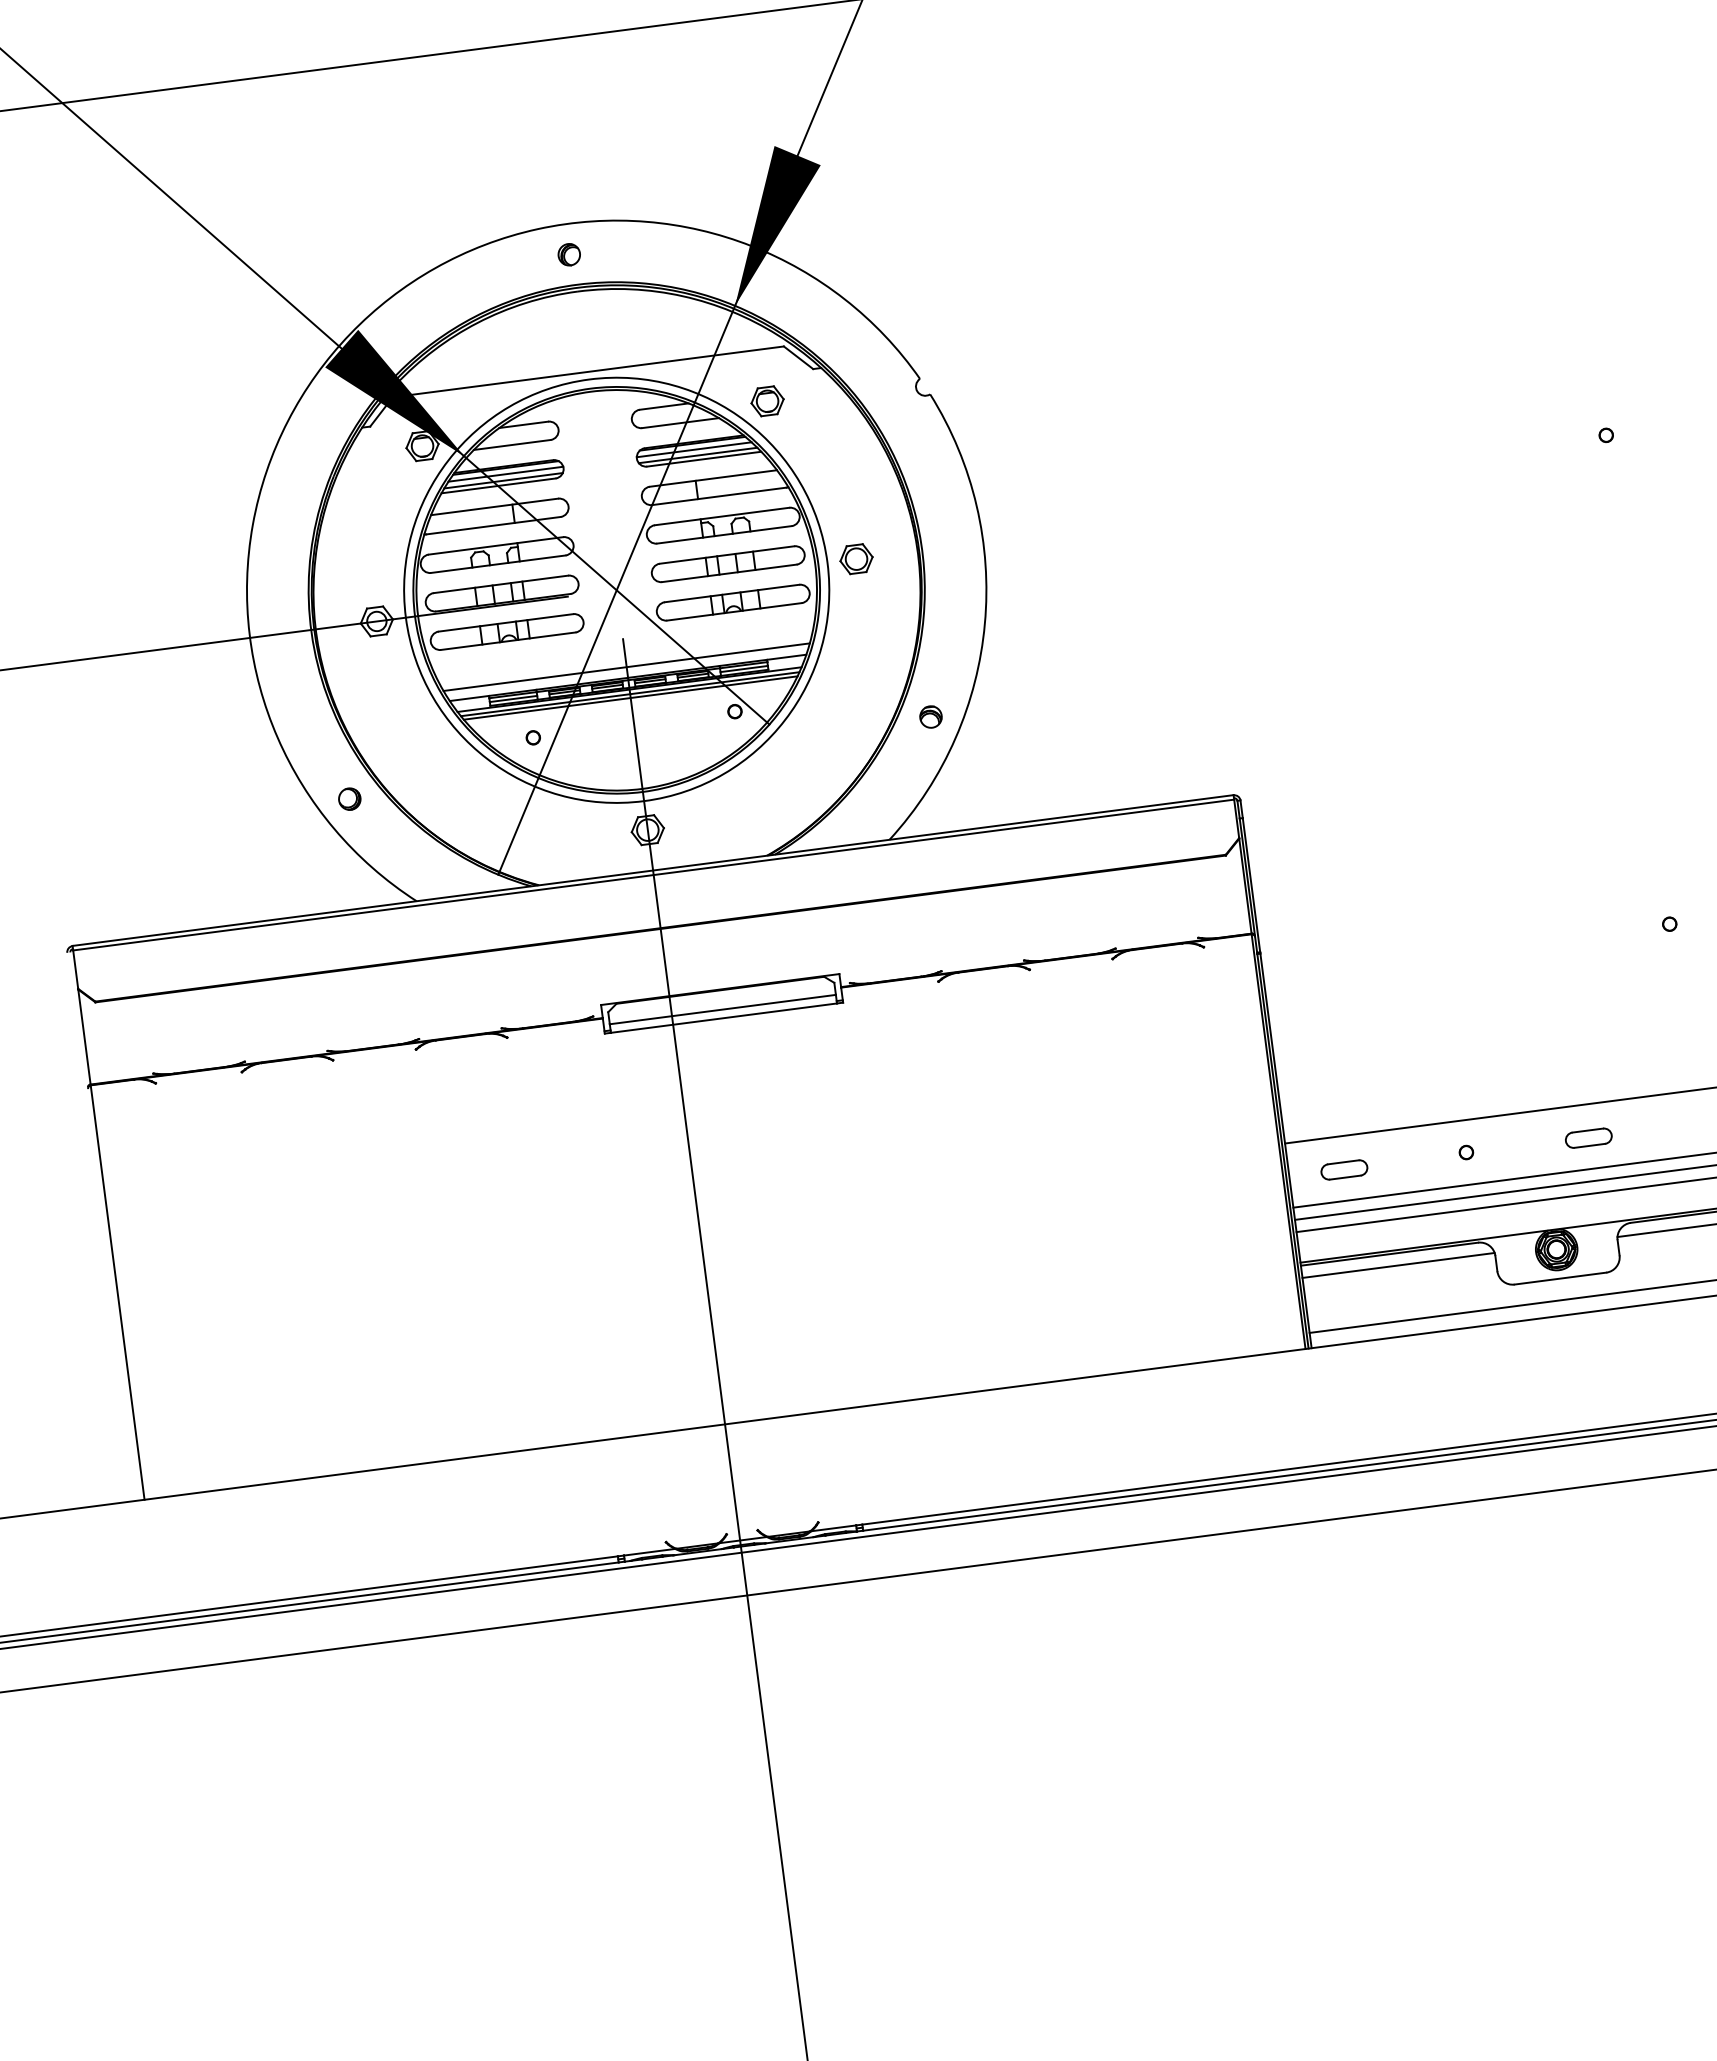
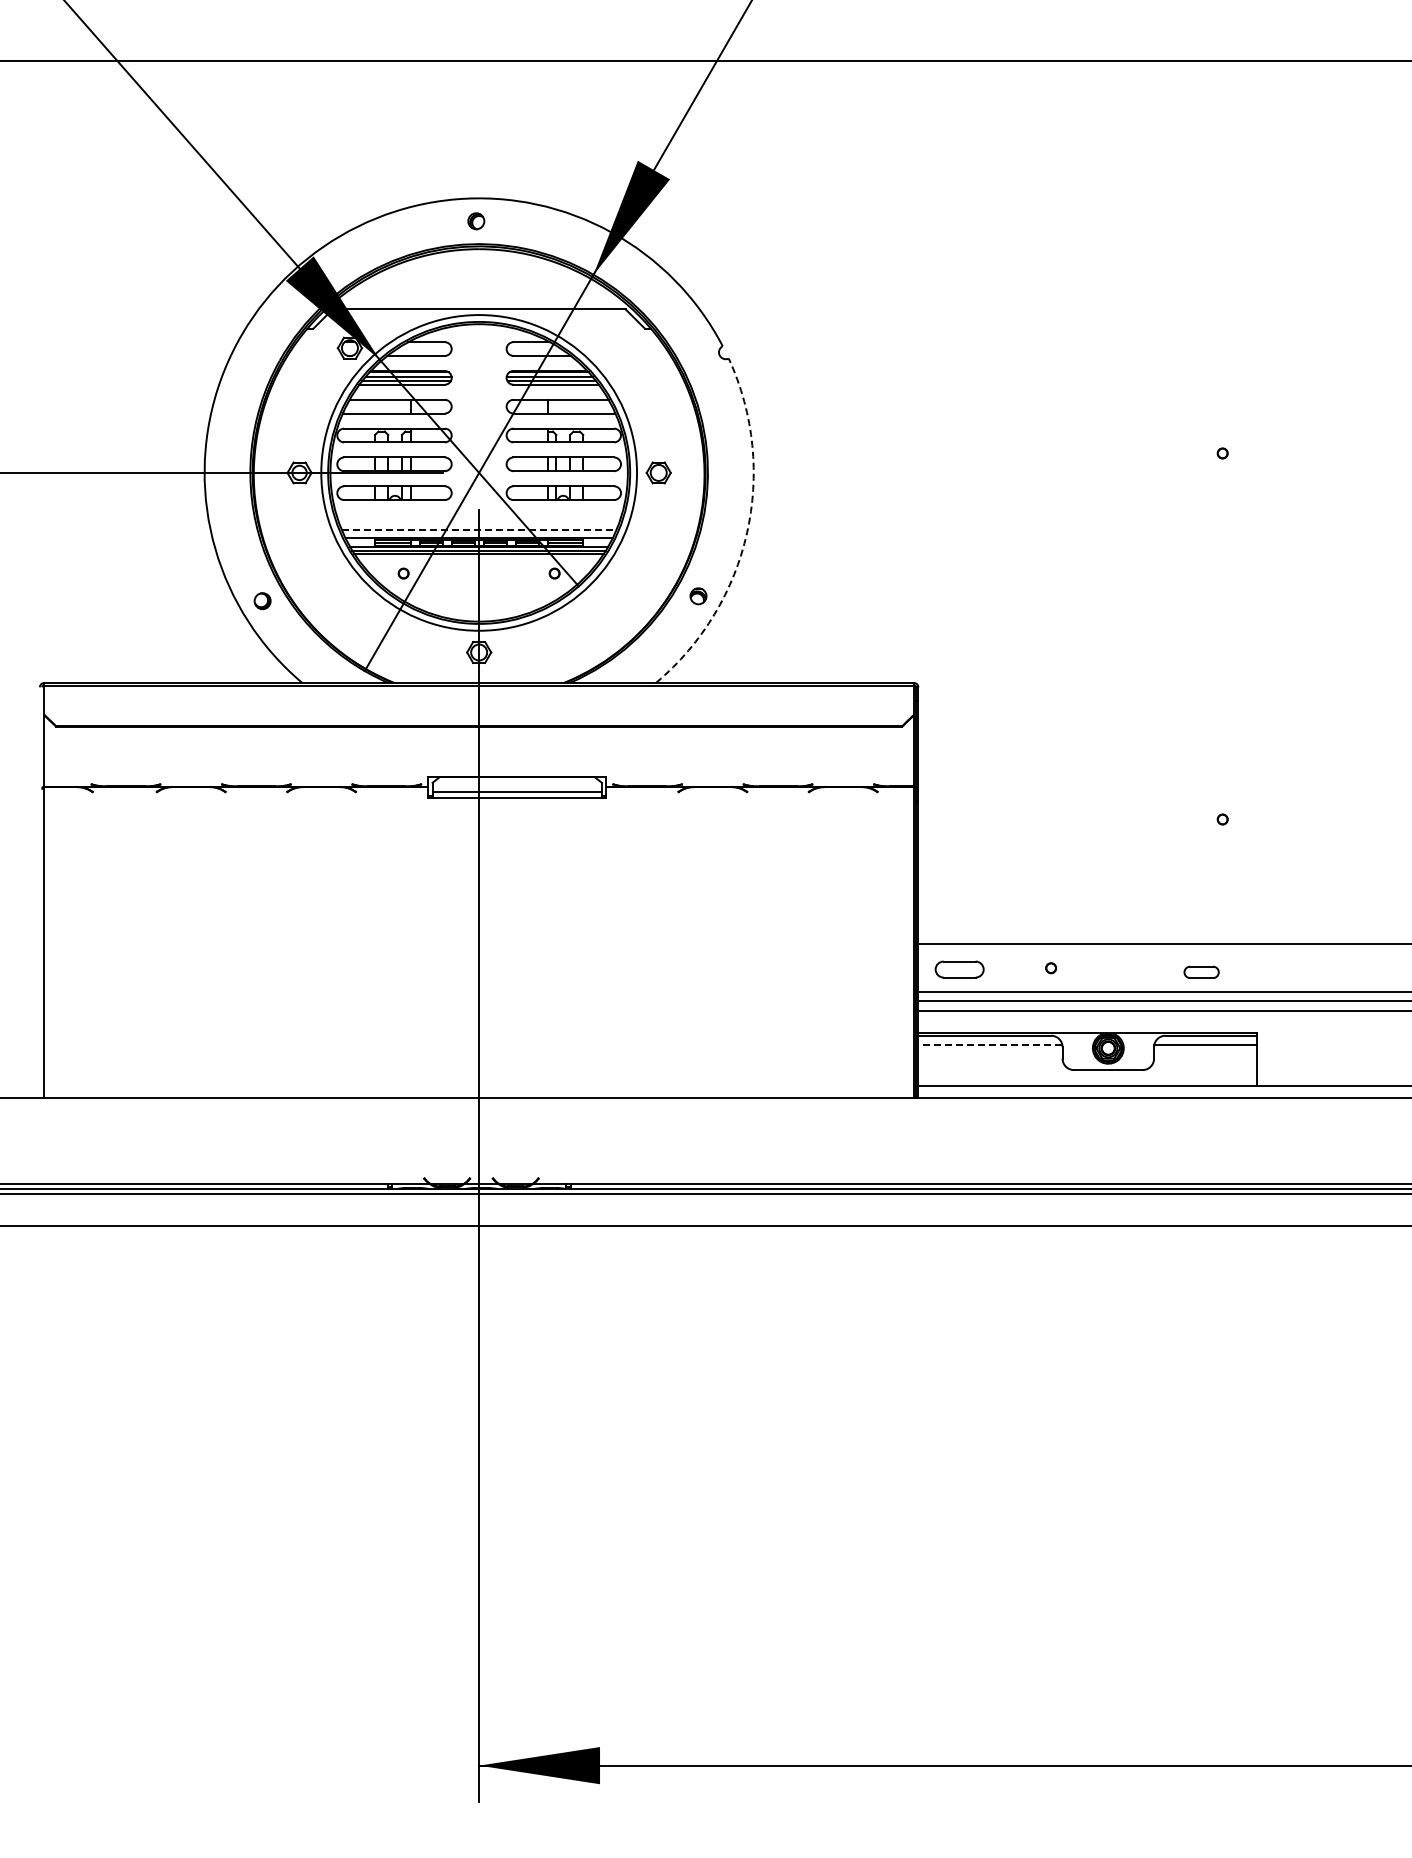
part: (767, 400) -> (608, 347), removed
arc: (985, 623) -> (747, 532), solid -> dashed
line: (627, 667) -> (479, 530), solid -> dashed
part: (1588, 1137) -> (1201, 971), moved
part: (1344, 1168) -> (959, 968), size x1.4
line: (1398, 1264) -> (990, 1044), solid -> dashed

